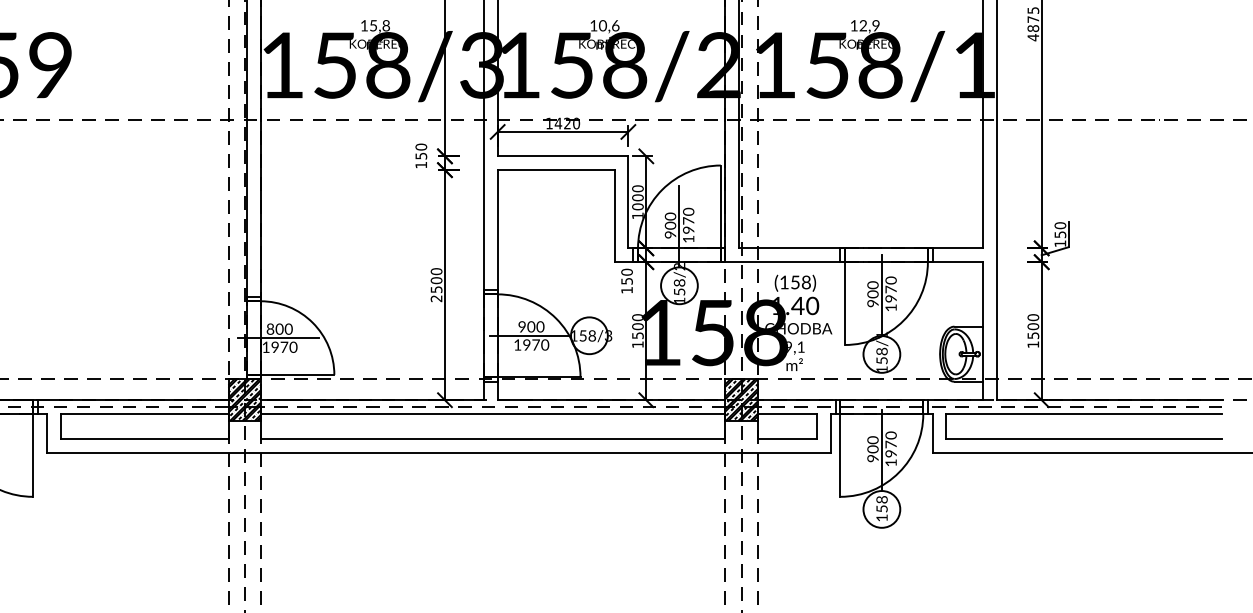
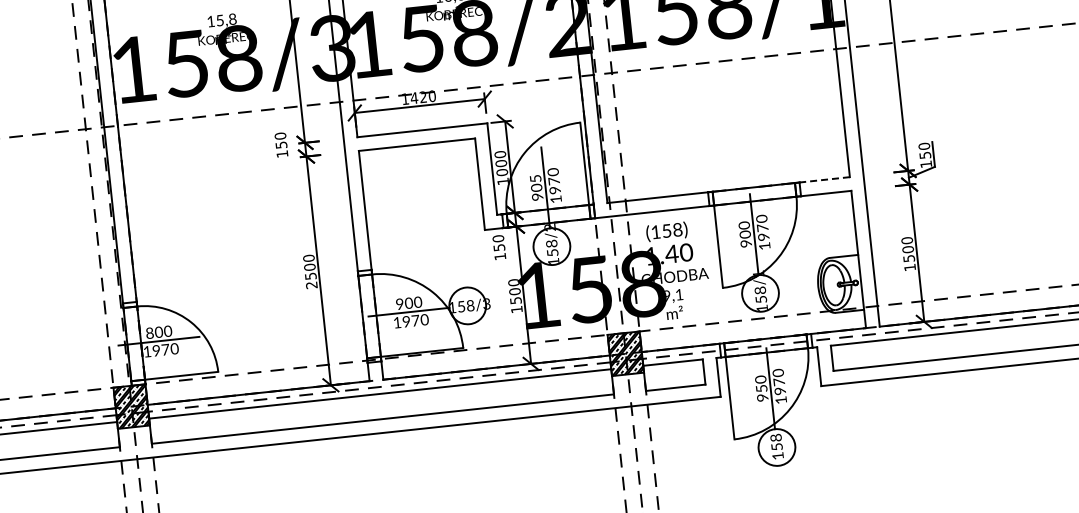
text: (670, 216) -> (535, 178), 900 -> 905
line: (957, 248) -> (824, 180), solid -> dashed
text: (872, 449) -> (761, 388), 900 -> 950

